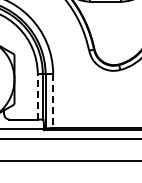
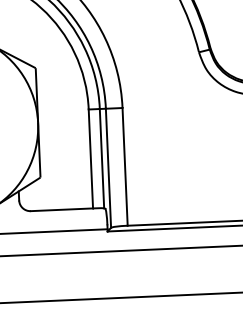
line: (37, 96) -> (90, 157), dashed -> solid
line: (53, 101) -> (125, 167), dashed -> solid

